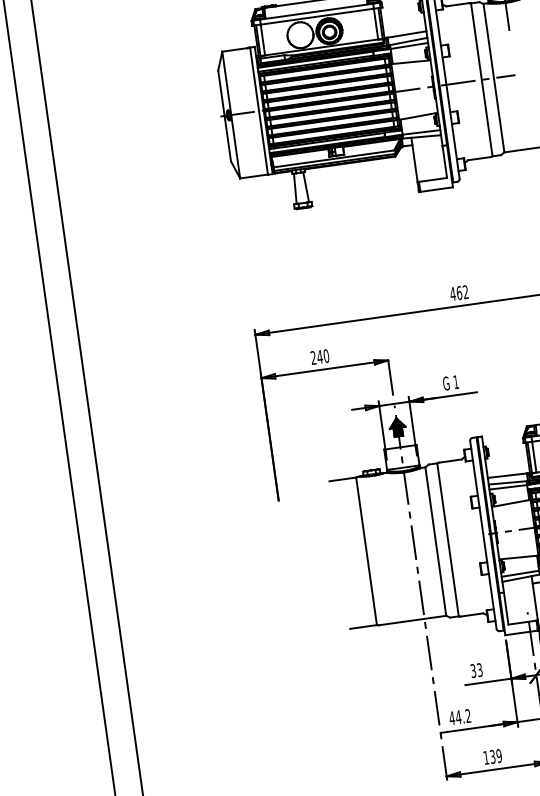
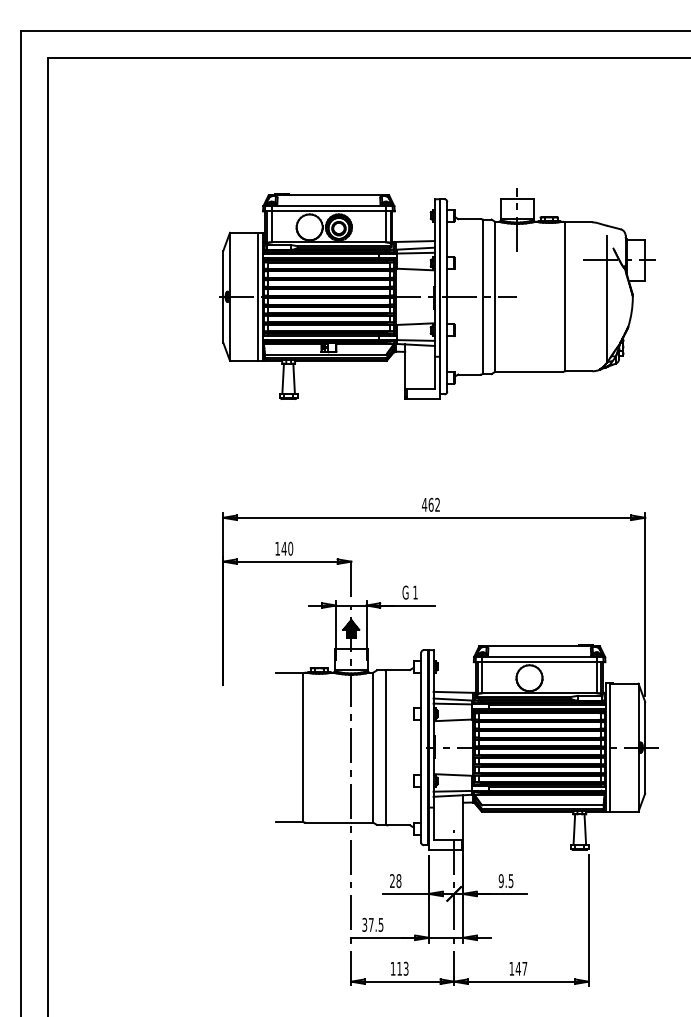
text: (313, 357) -> (277, 548), 240 -> 140
text: (476, 671) -> (395, 881), 33 -> 28
text: (459, 716) -> (372, 924), 44.2 -> 37.5
text: (495, 756) -> (402, 968), 139 -> 113

